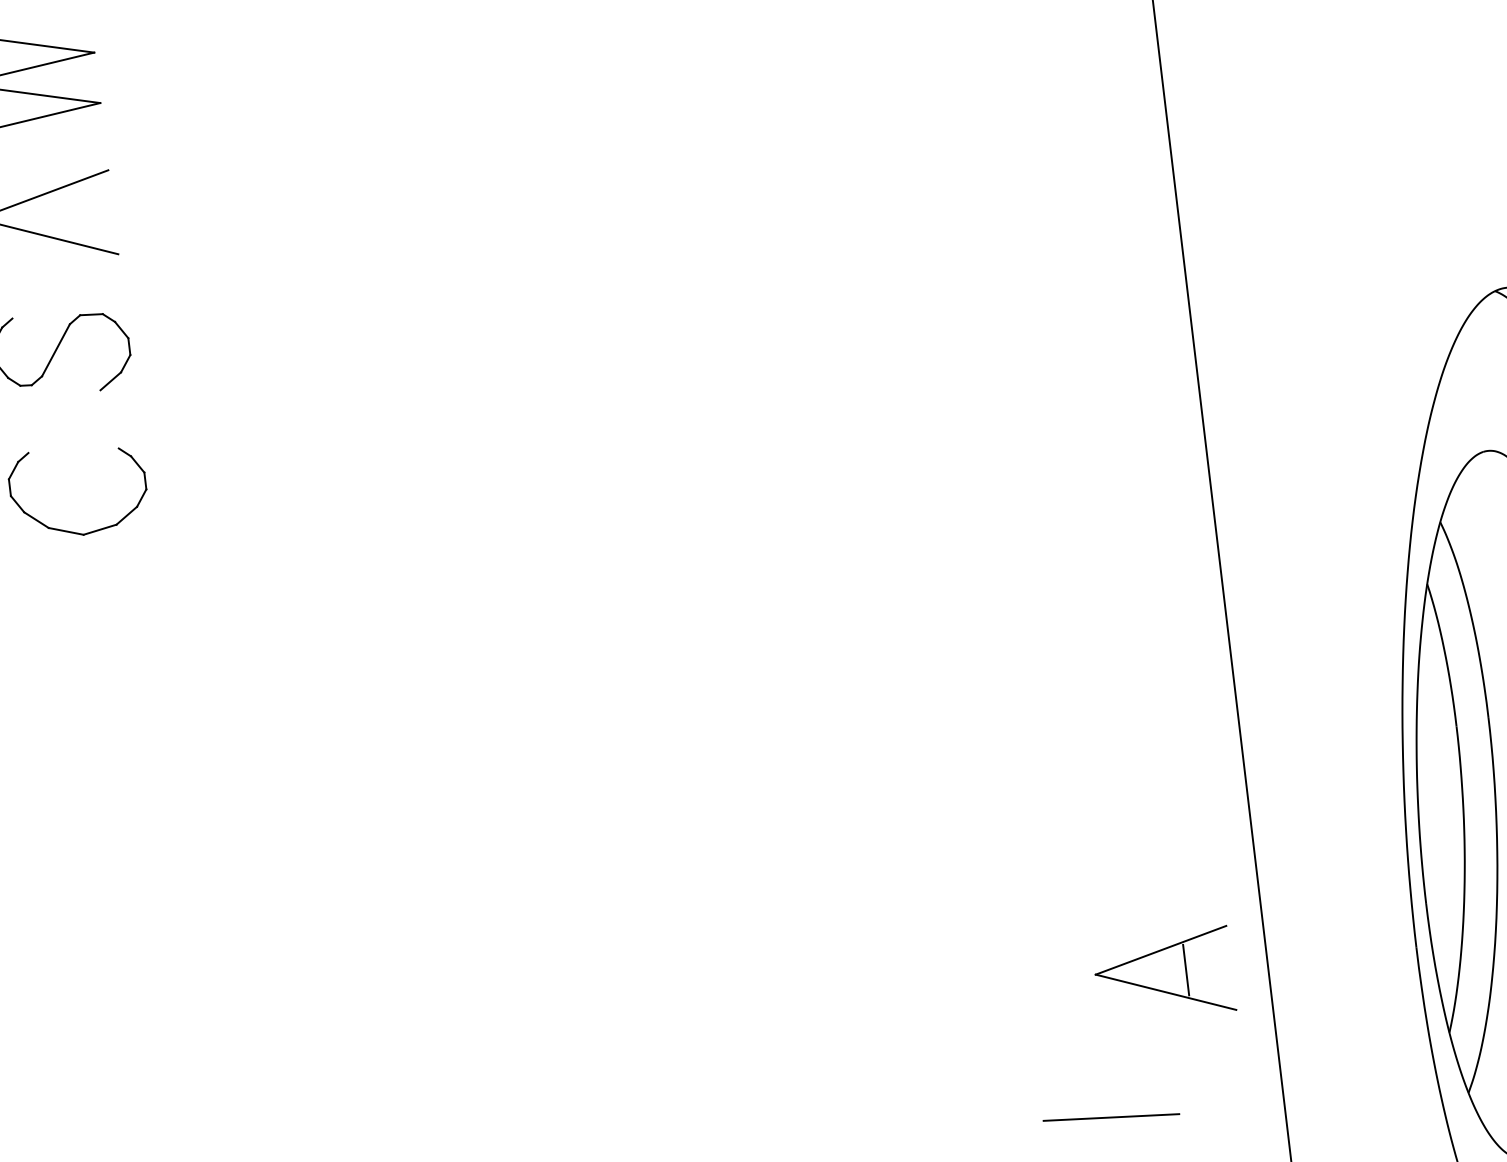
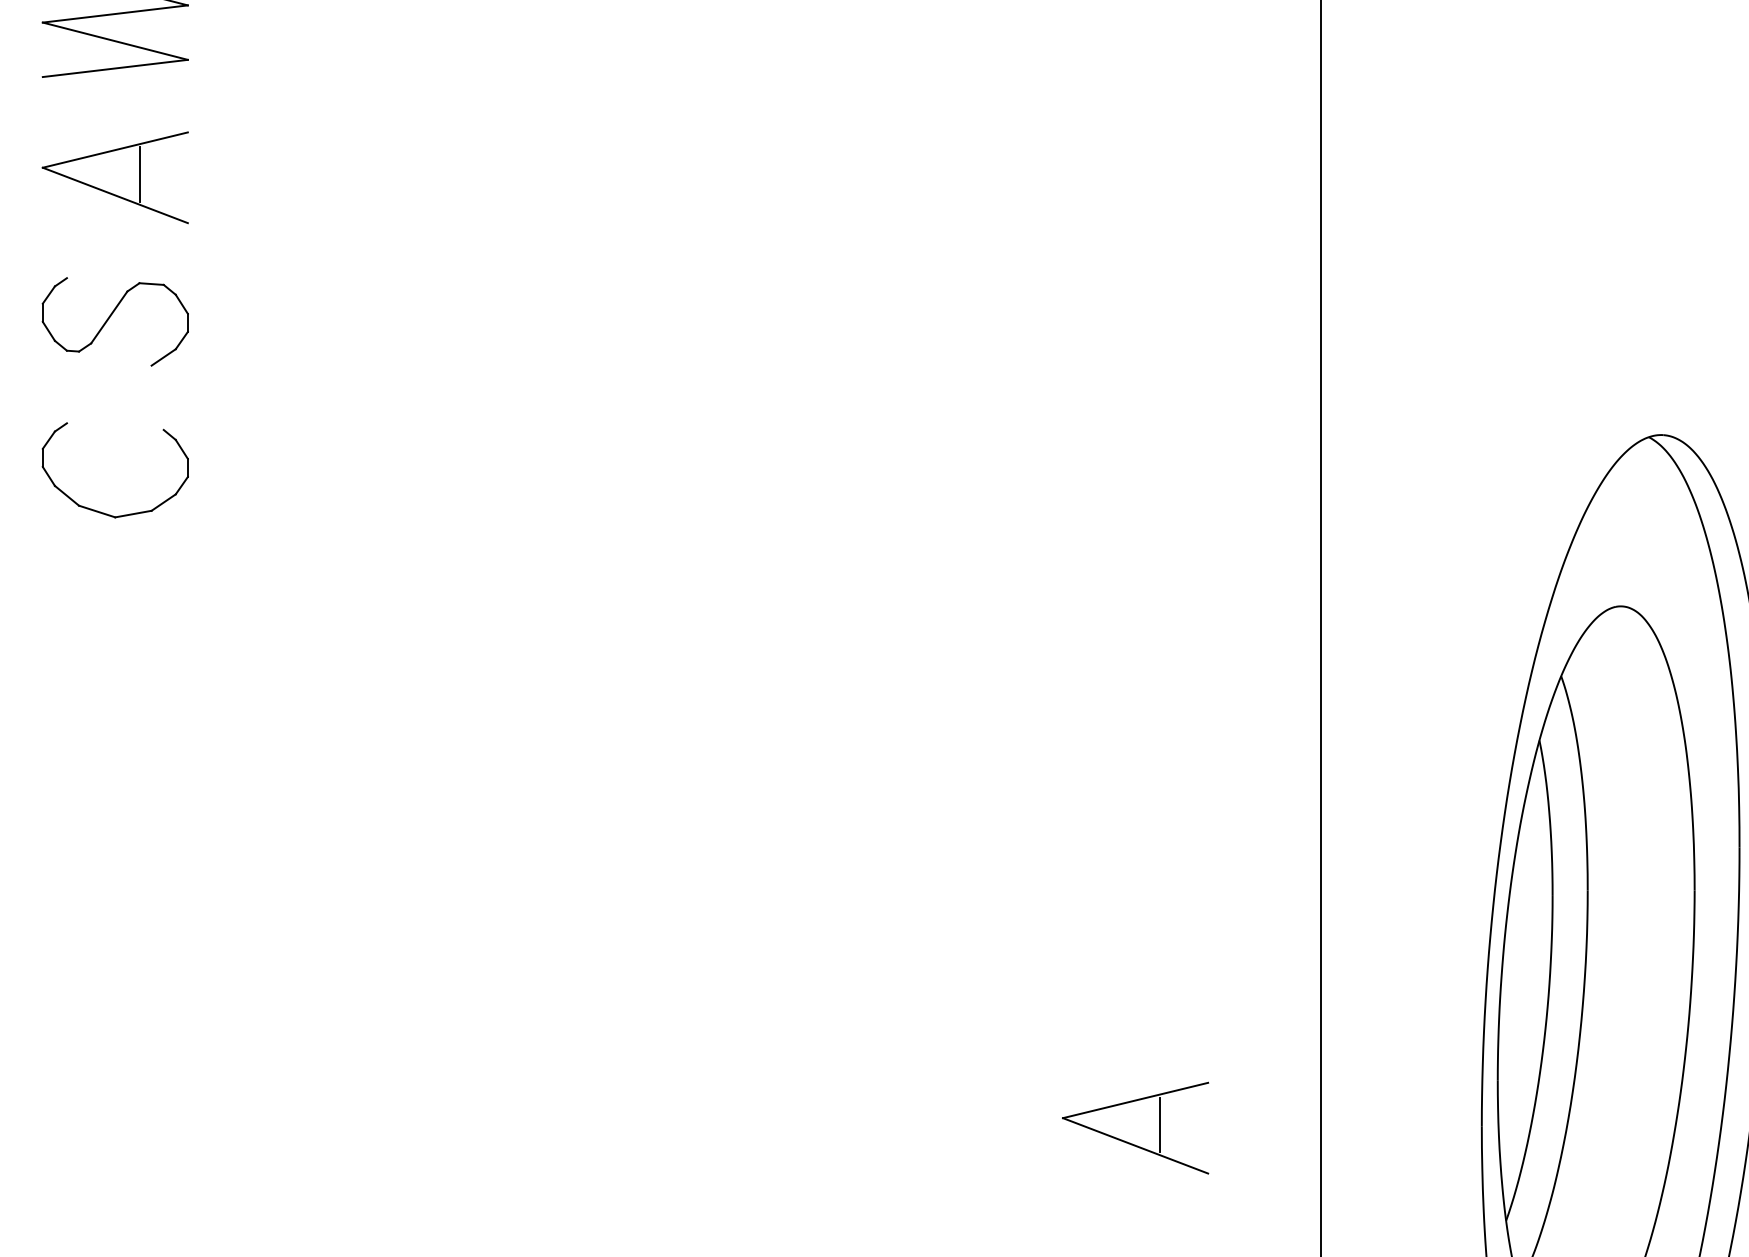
line: (68, 214) -> (139, 174), added
part: (1160, 989) -> (1130, 1142), moved

